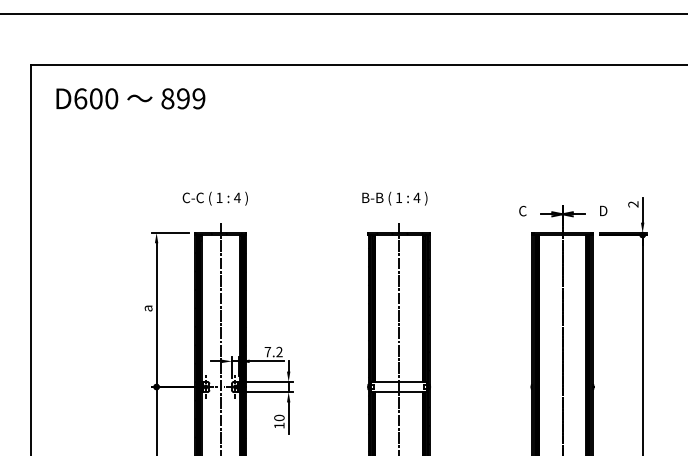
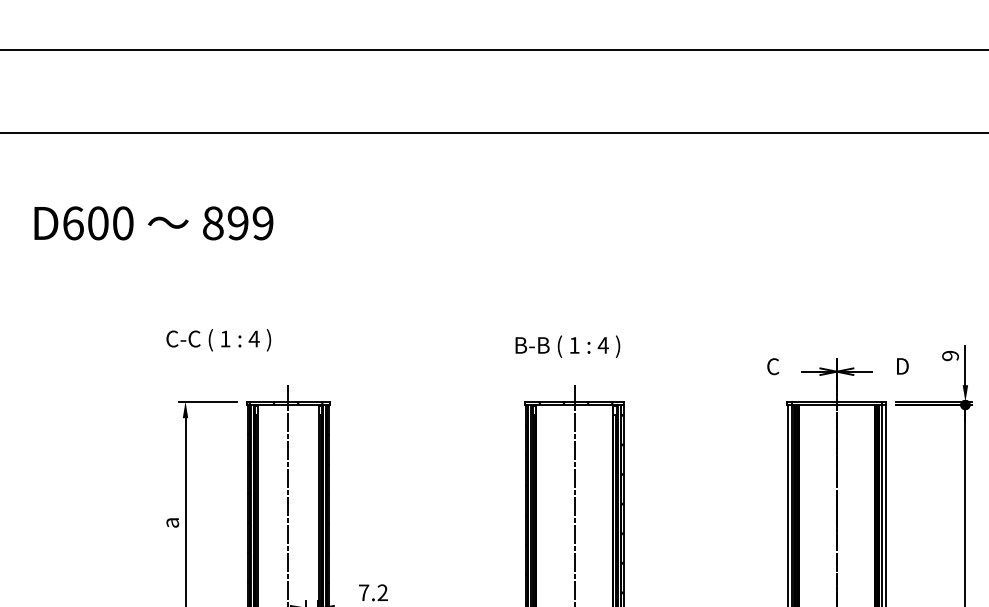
text: (130, 98) -> (153, 222), moved
text: (214, 198) -> (217, 339), moved
text: (633, 204) -> (950, 356), 2 -> 9

